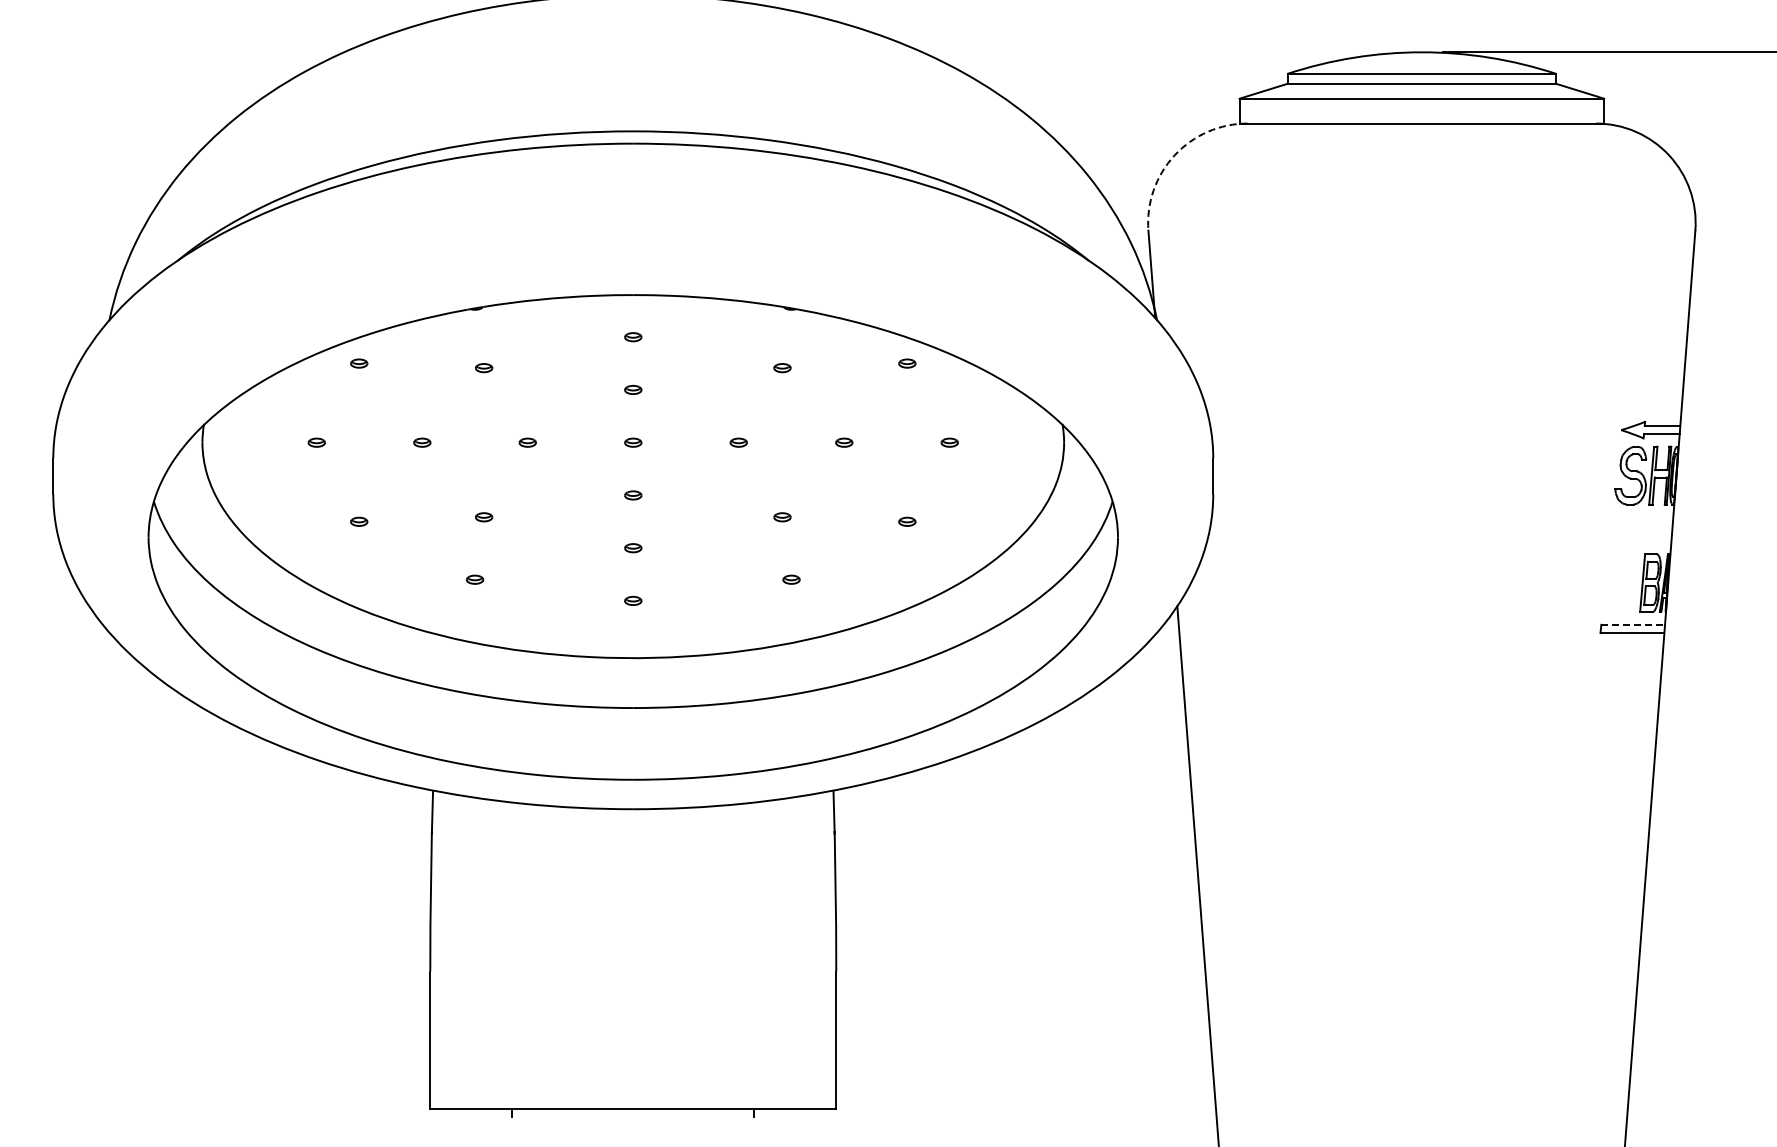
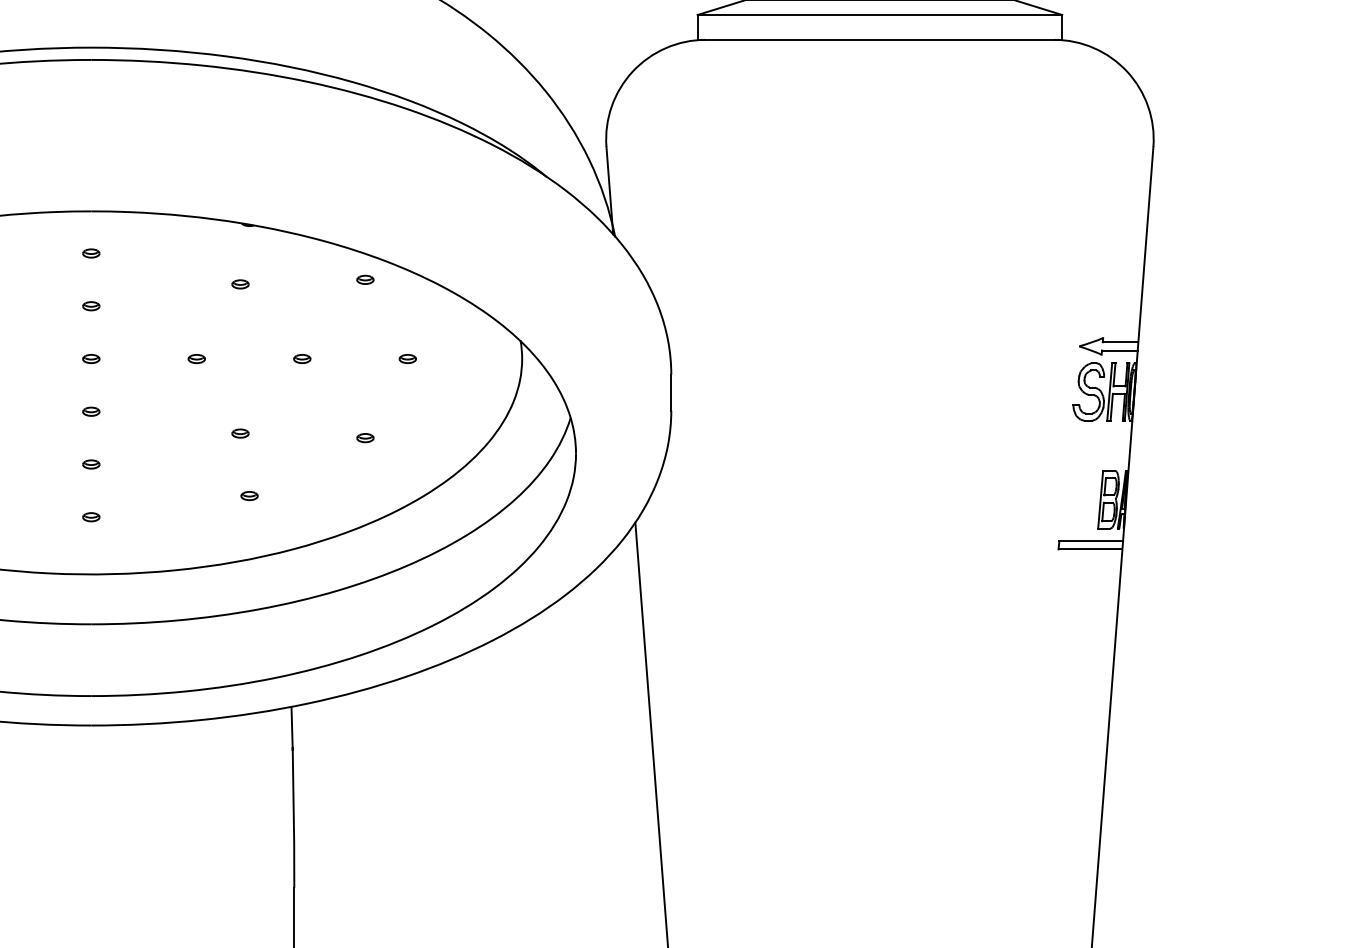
arc: (1174, 155) -> (632, 71), dashed -> solid
line: (1633, 624) -> (1091, 540), dashed -> solid

